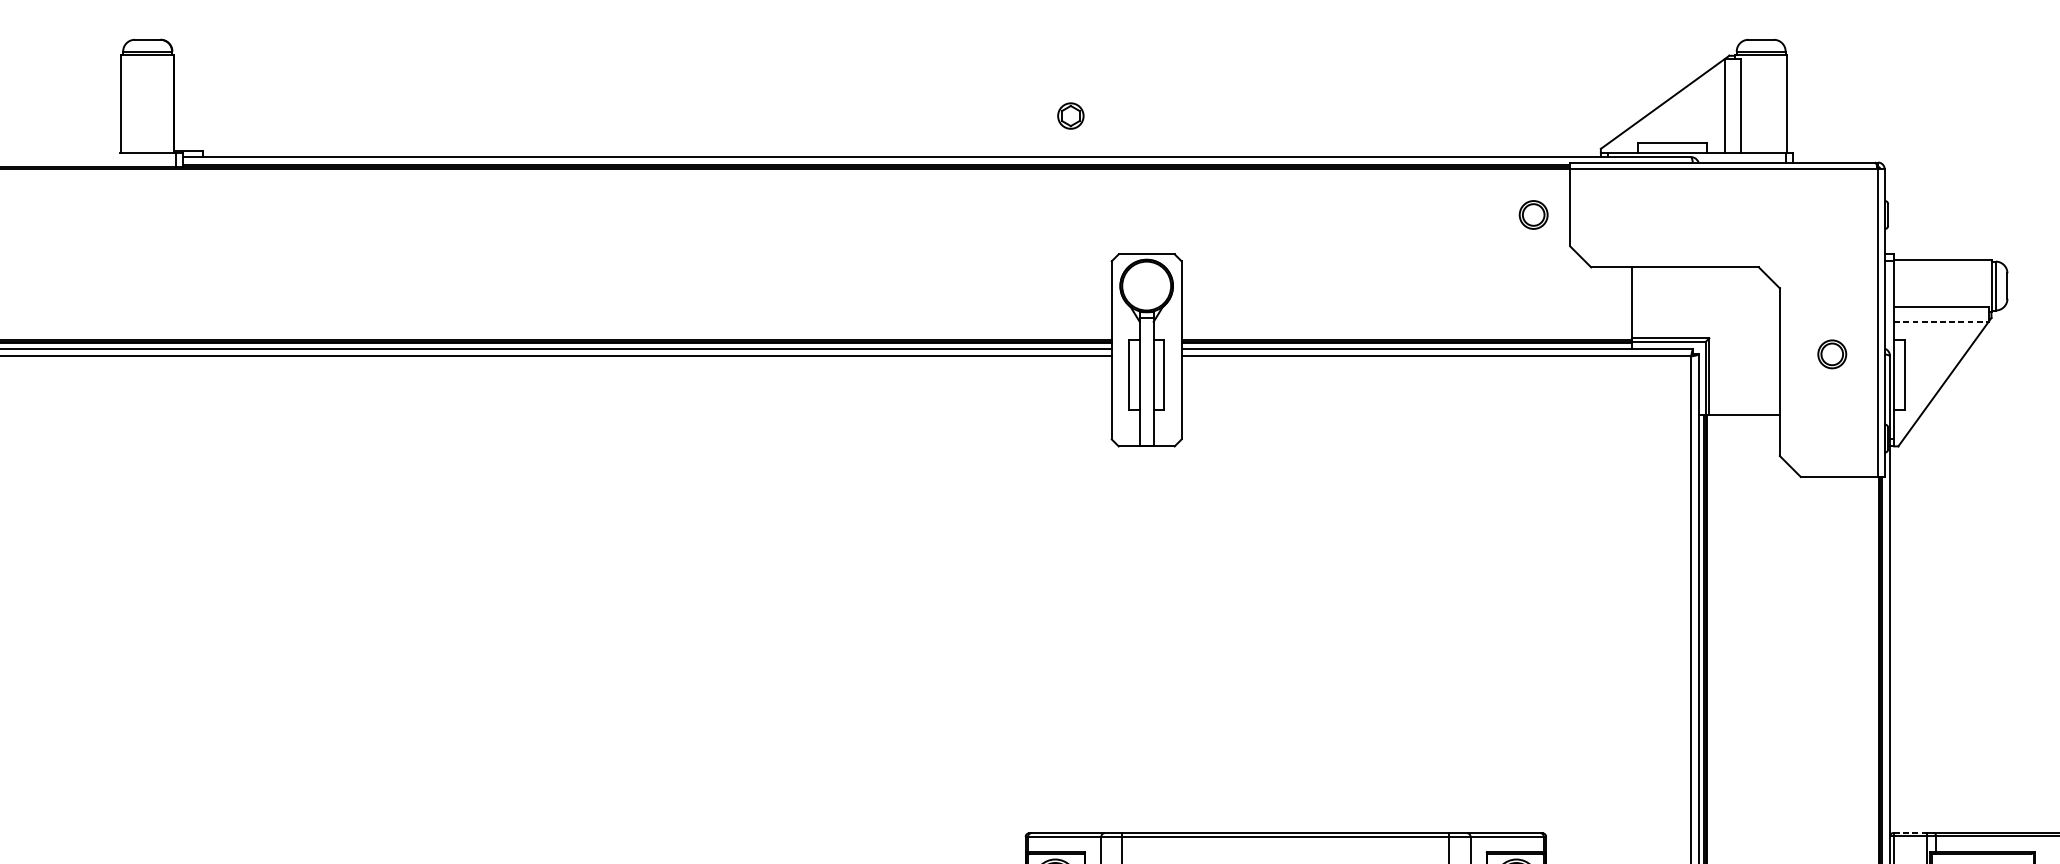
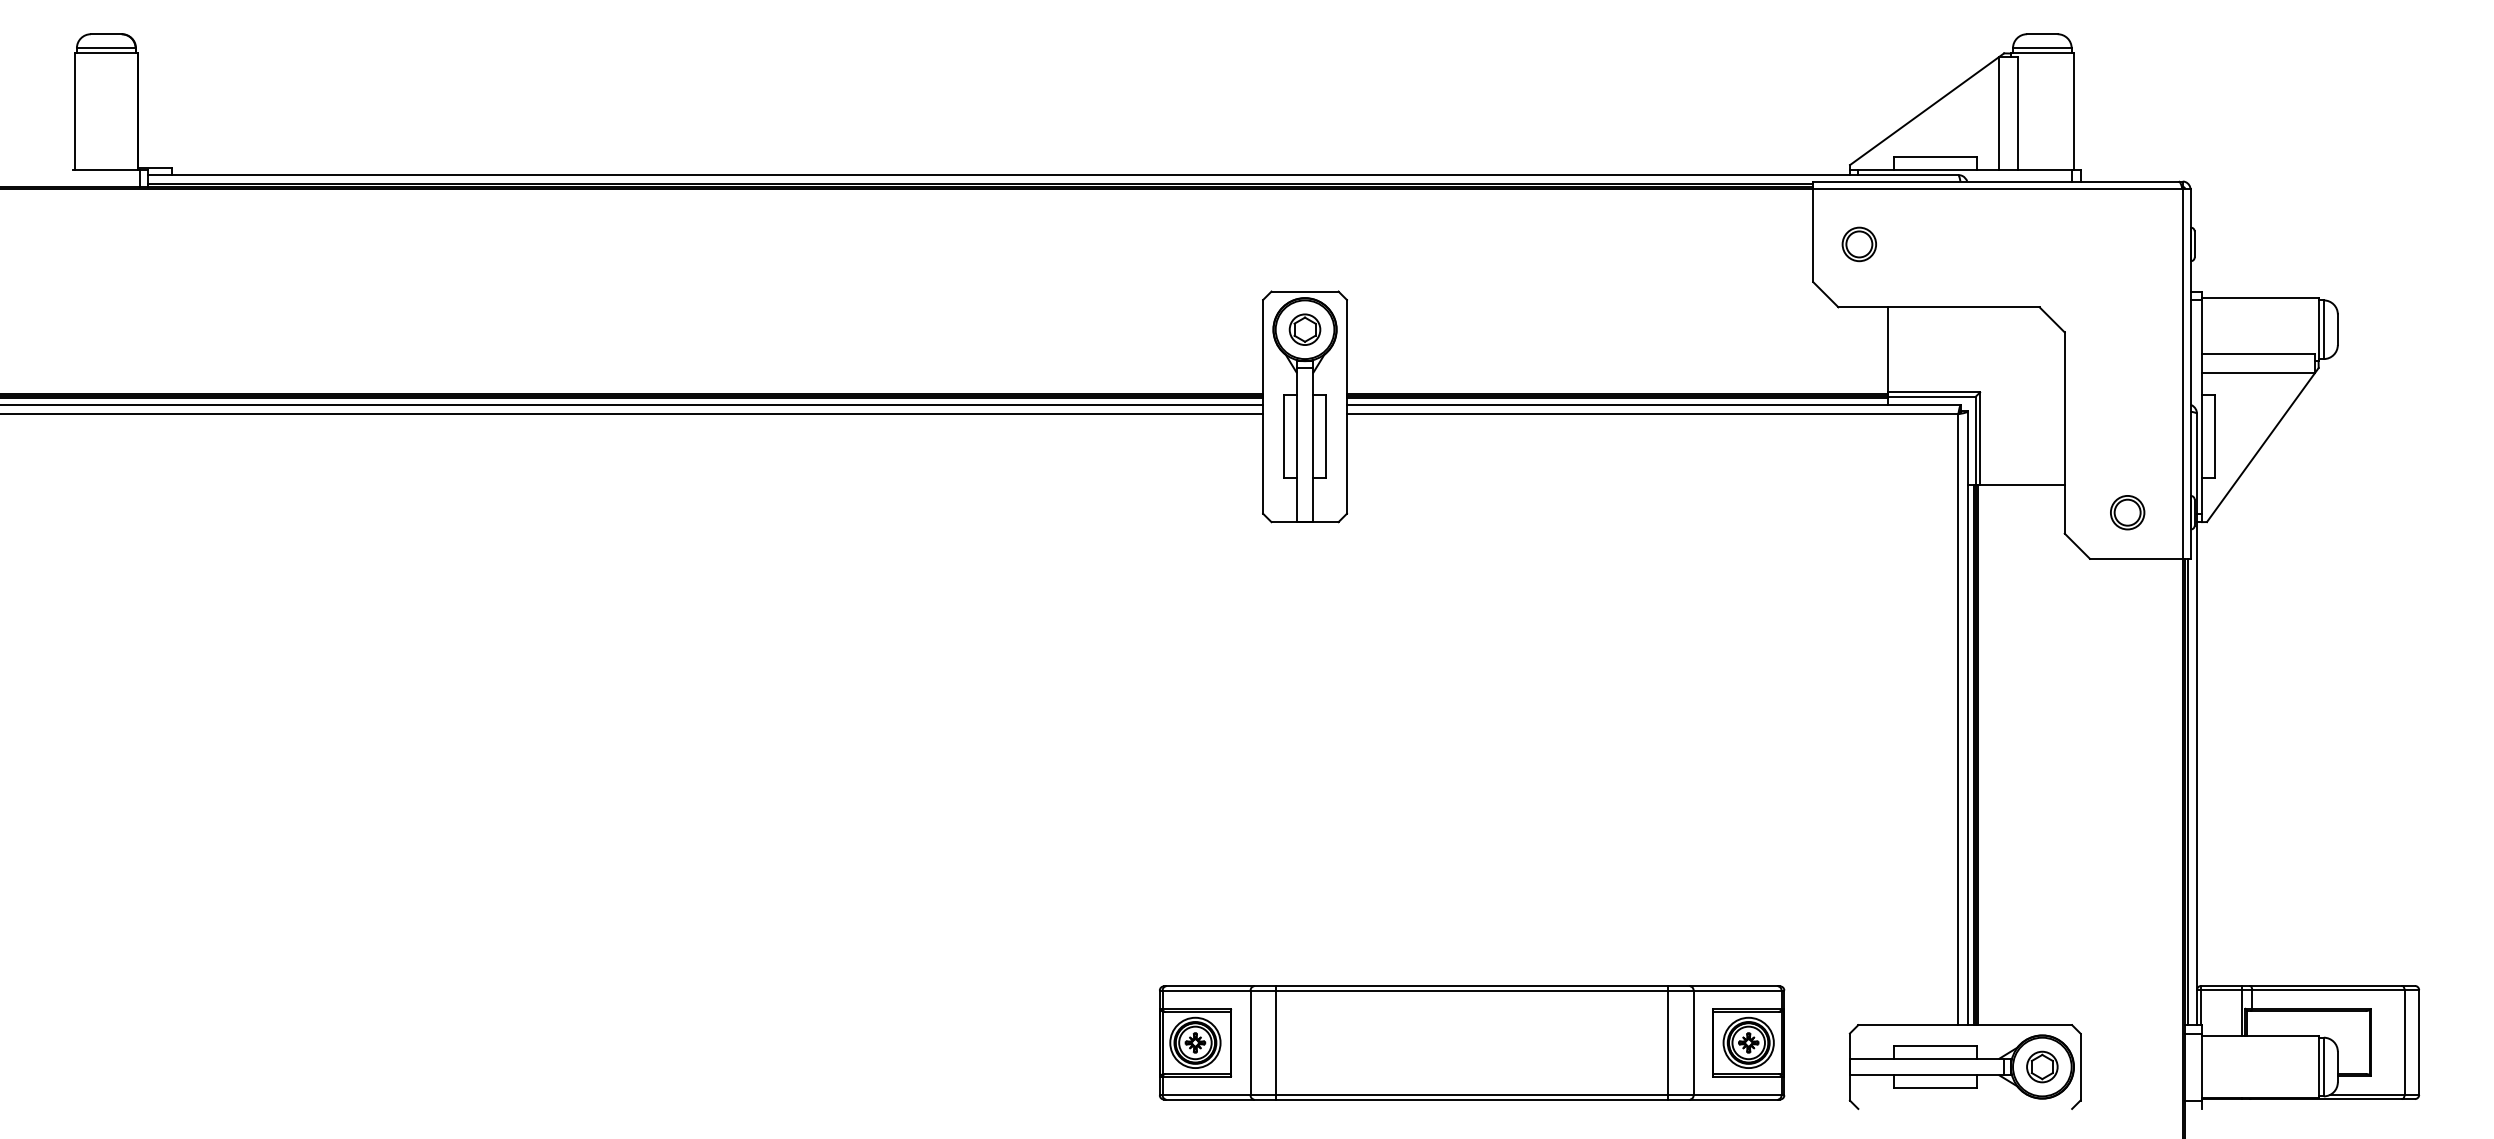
part: (1070, 115) -> (1304, 329), moved
part: (1532, 215) -> (1858, 244), moved
line: (1941, 321) -> (2258, 372), dashed -> solid
part: (1832, 354) -> (2127, 512), moved
line: (1909, 832) -> (2220, 985), dashed -> solid

